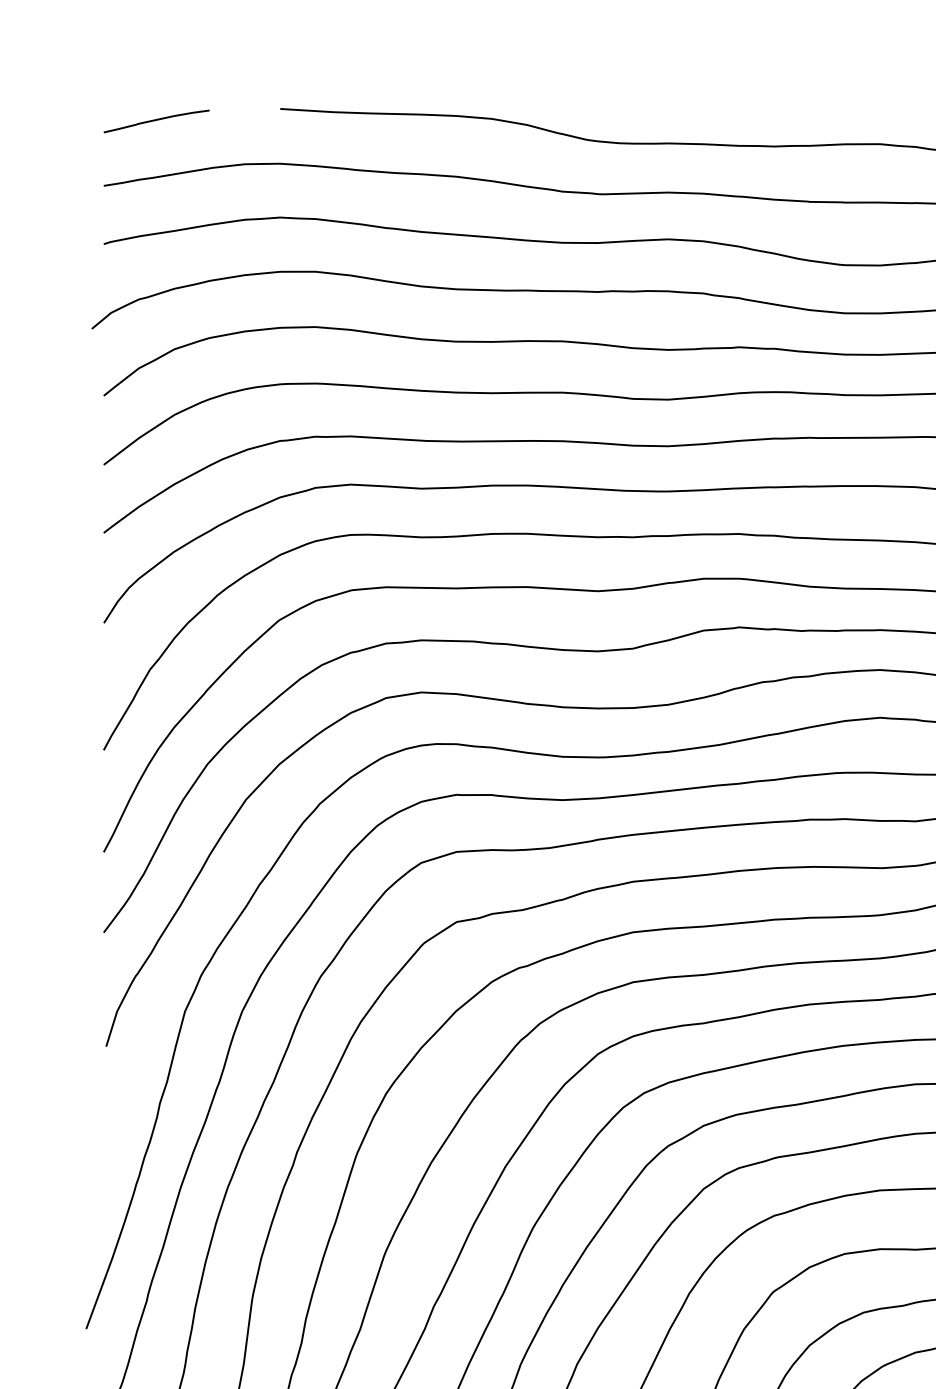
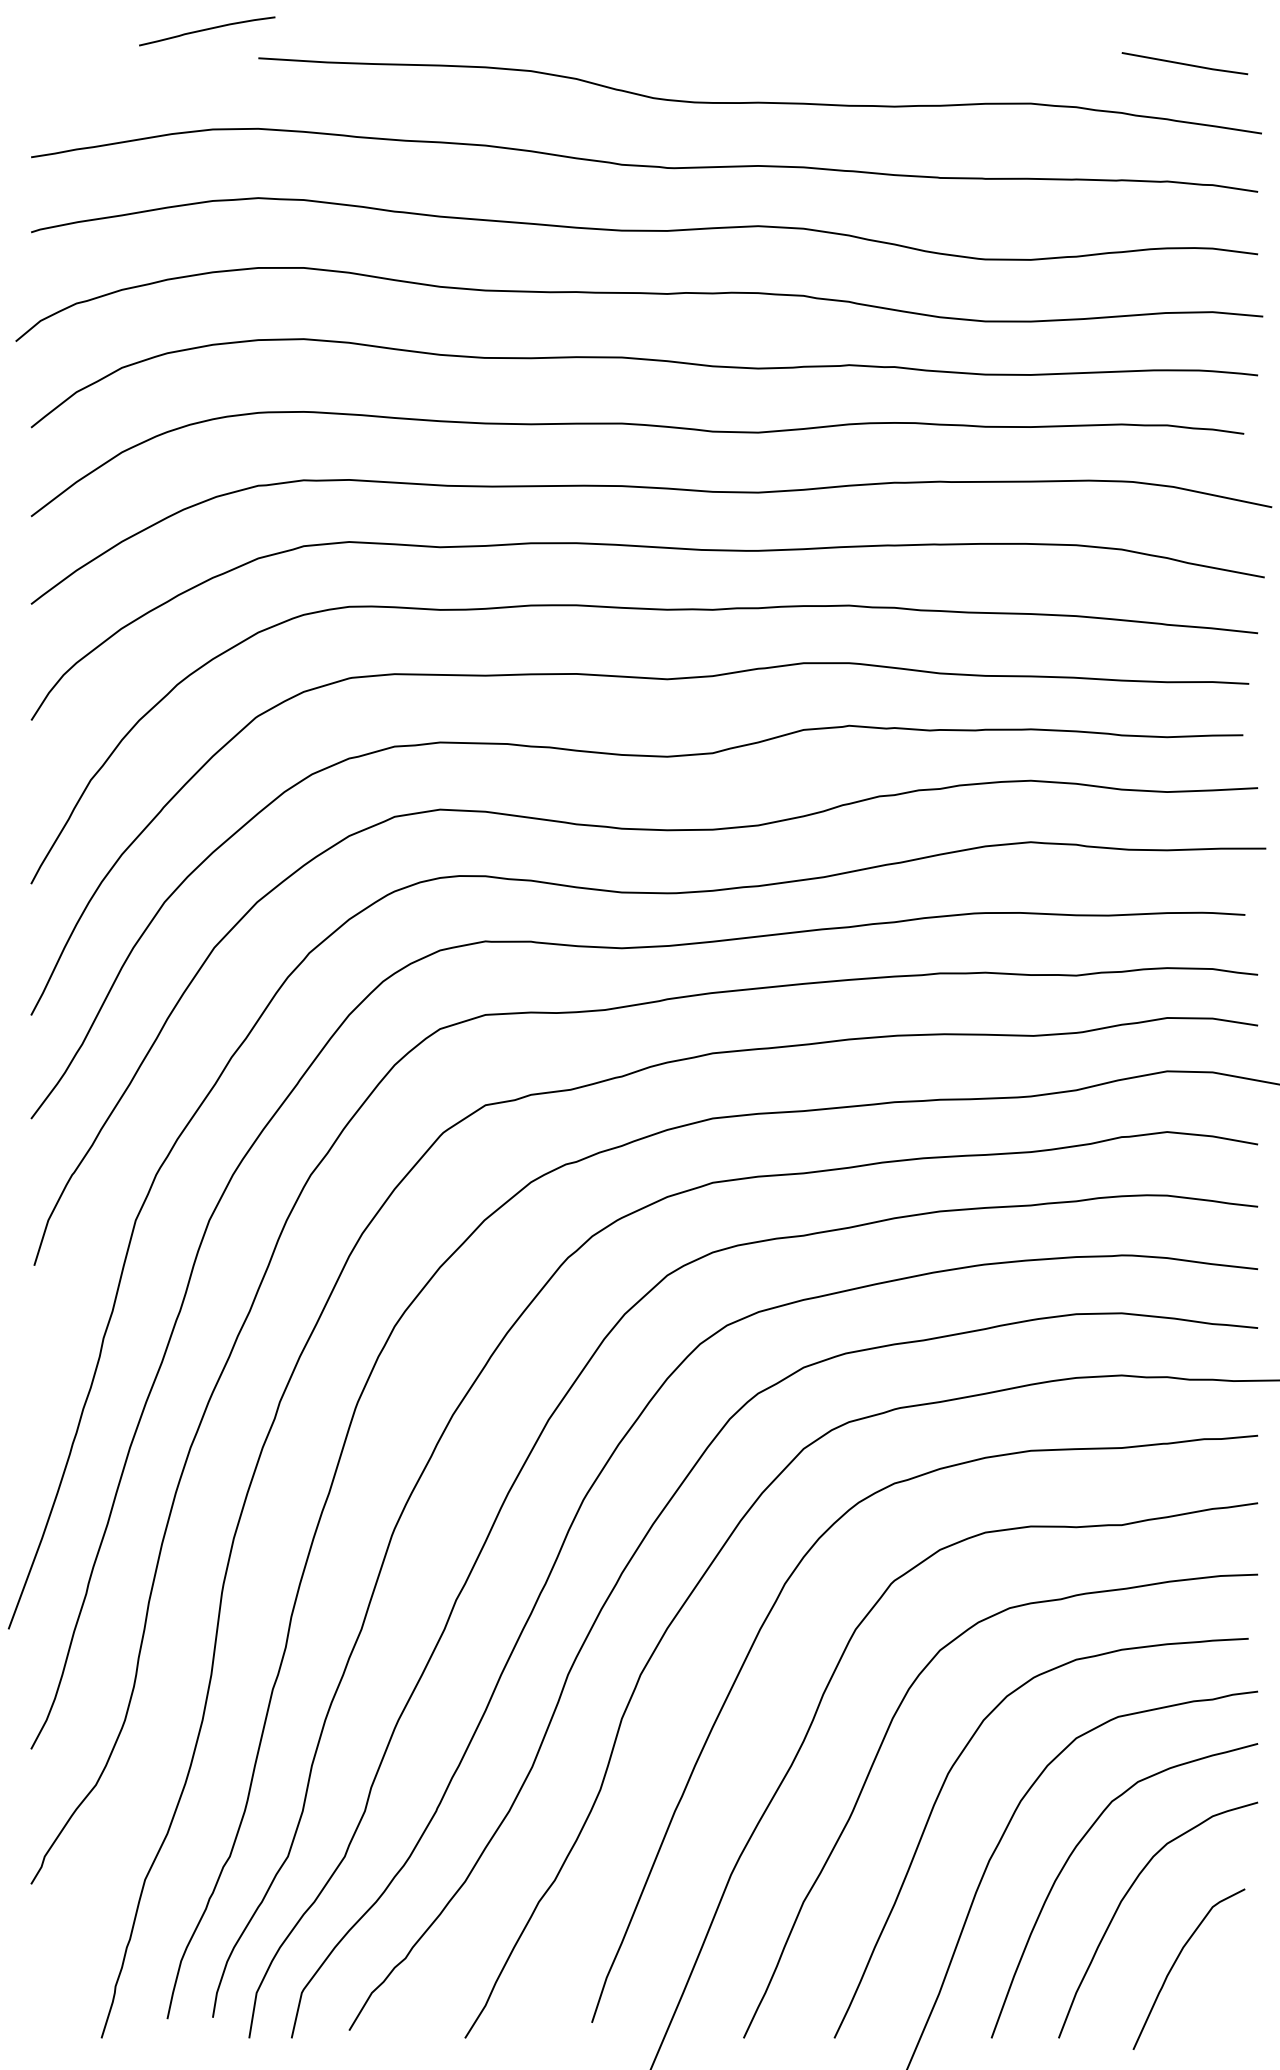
curve: (156, 120) -> (207, 30), moved

